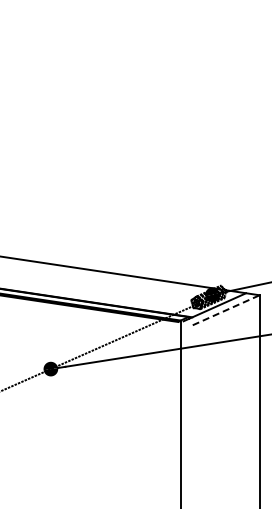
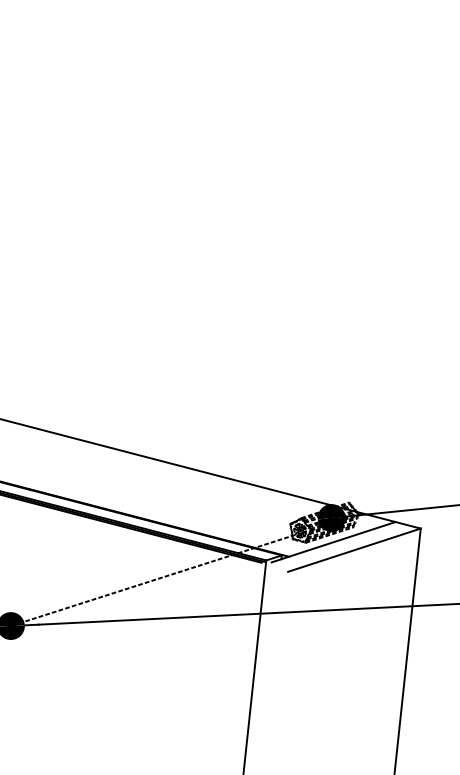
line: (226, 310) -> (354, 550), dashed -> solid

